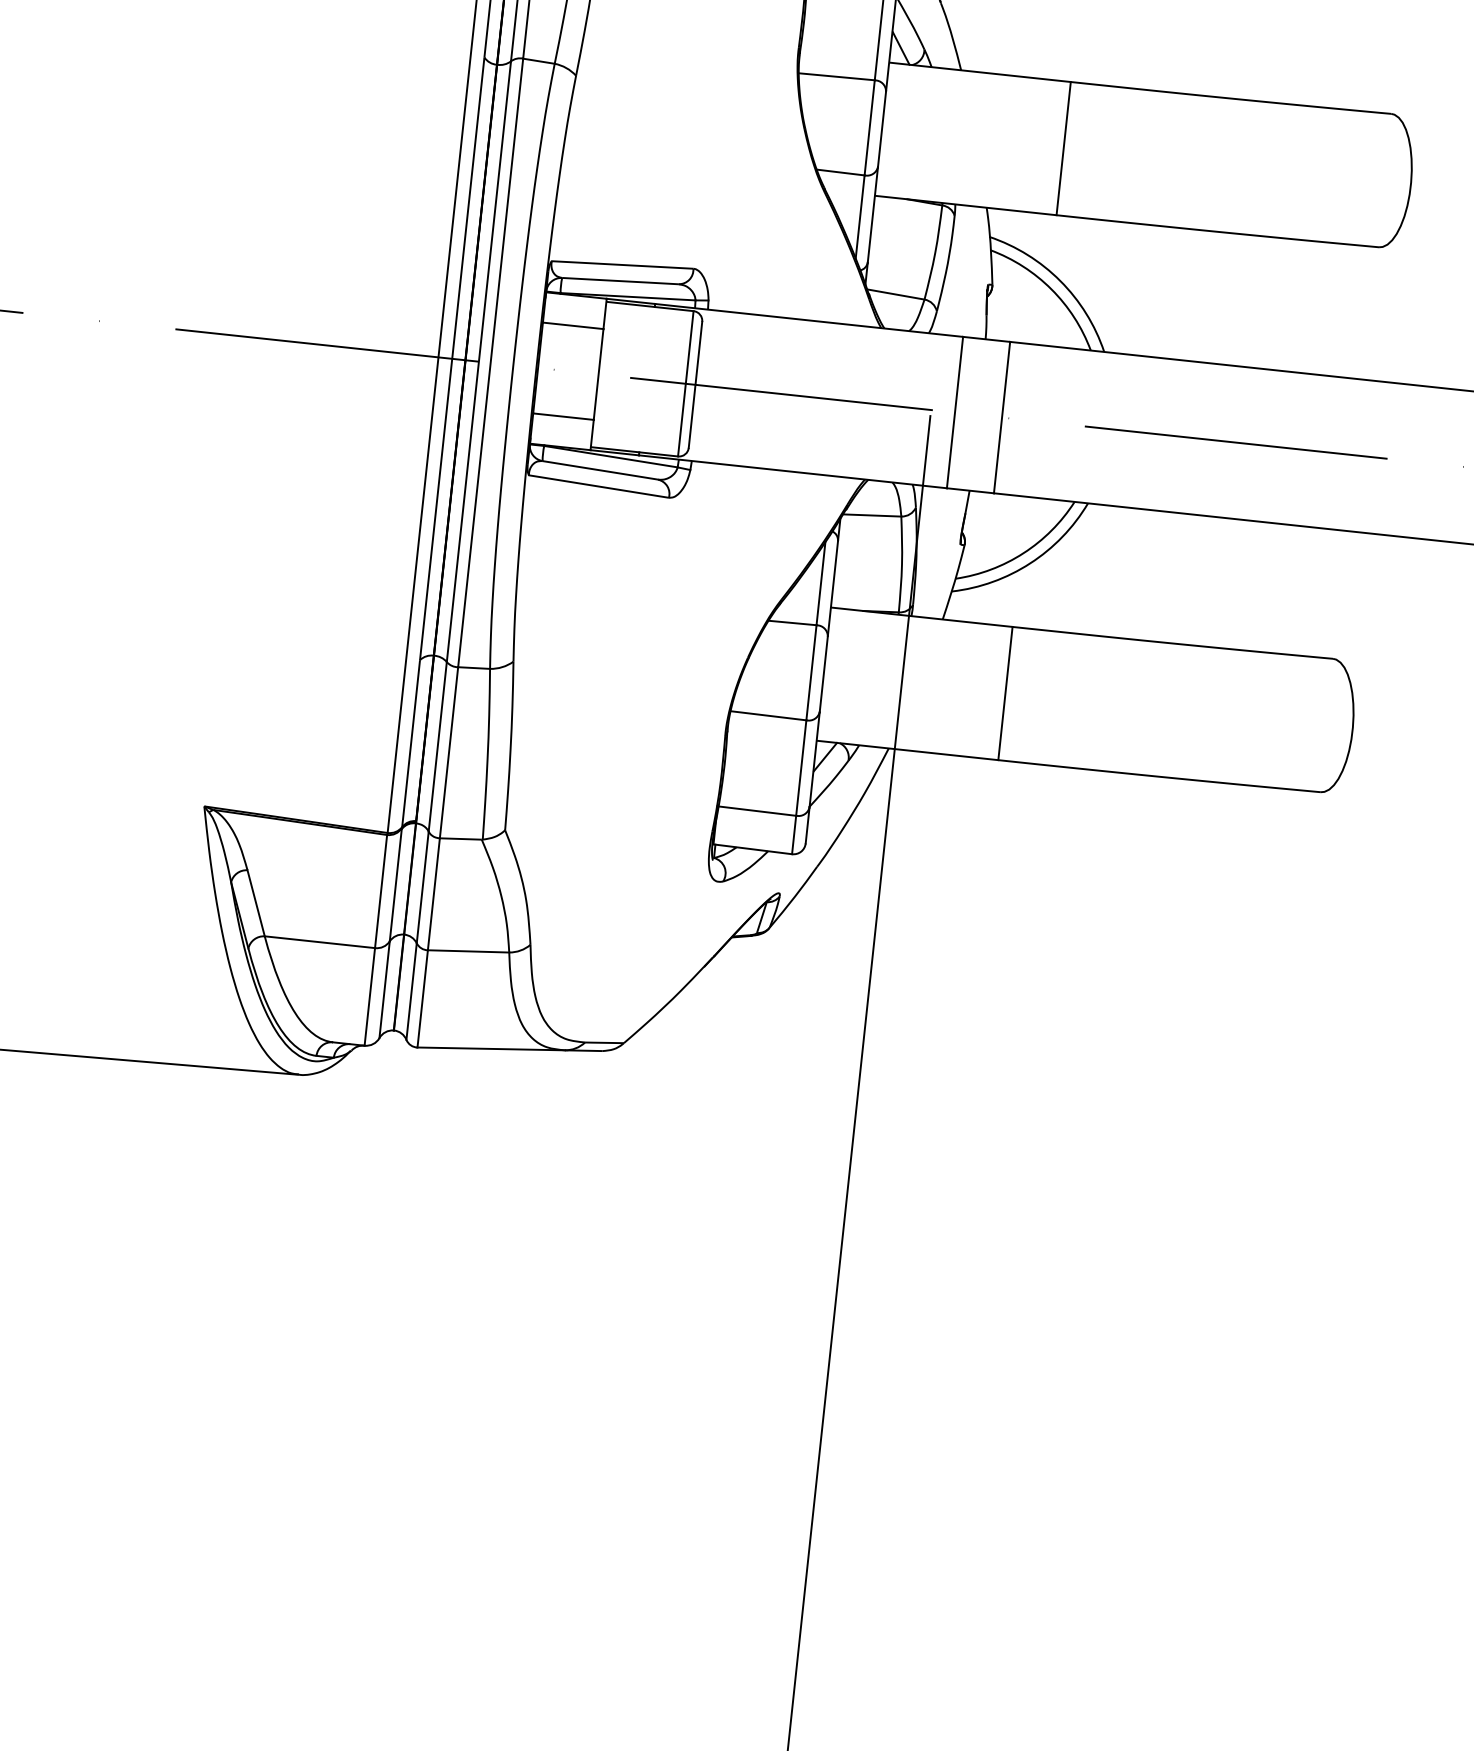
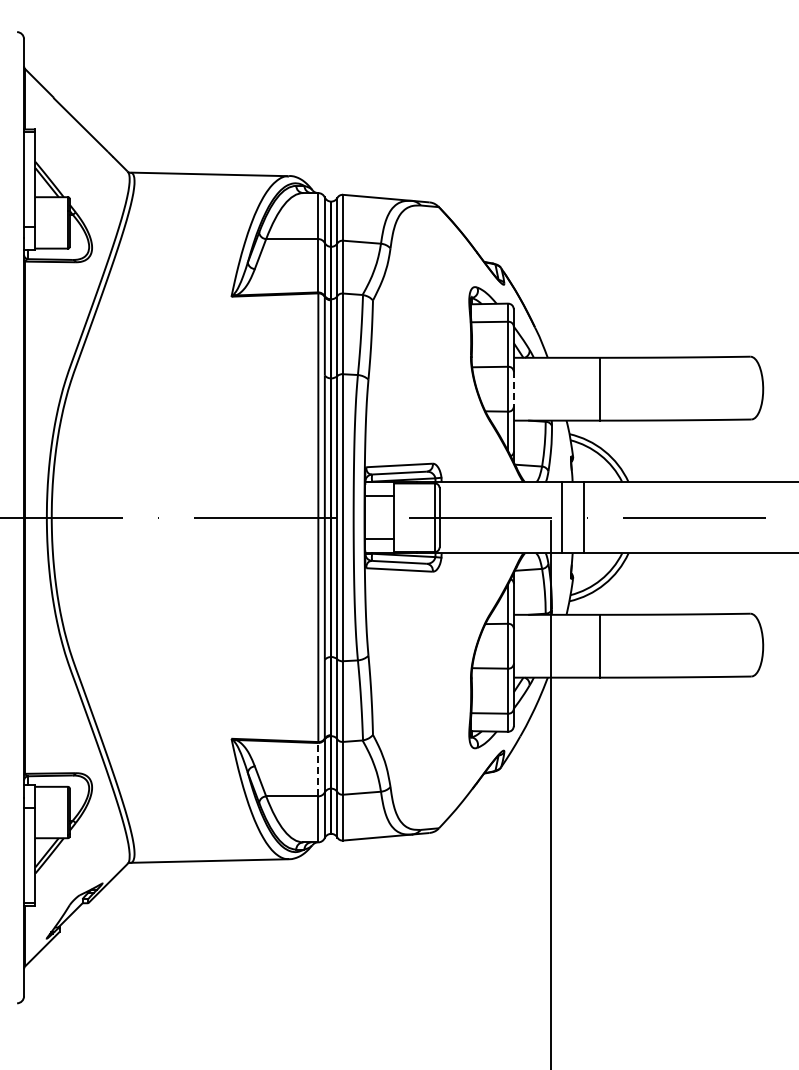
line: (881, 129) -> (513, 389), solid -> dashed
line: (381, 891) -> (318, 769), solid -> dashed

